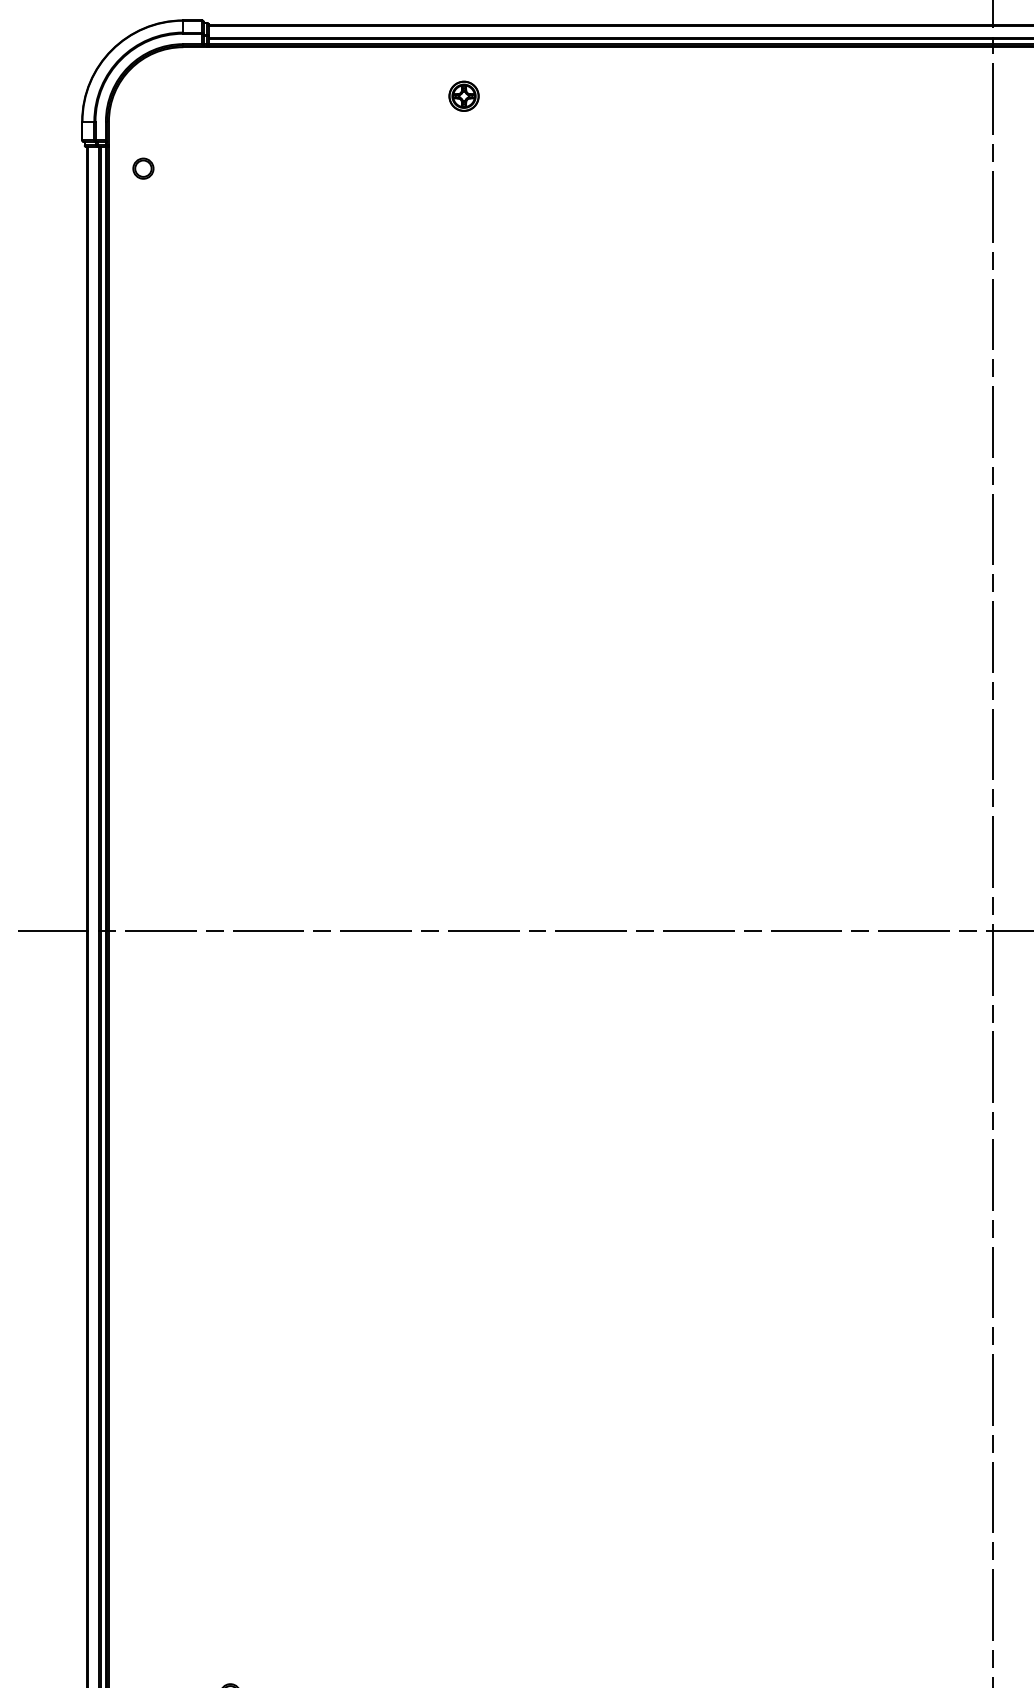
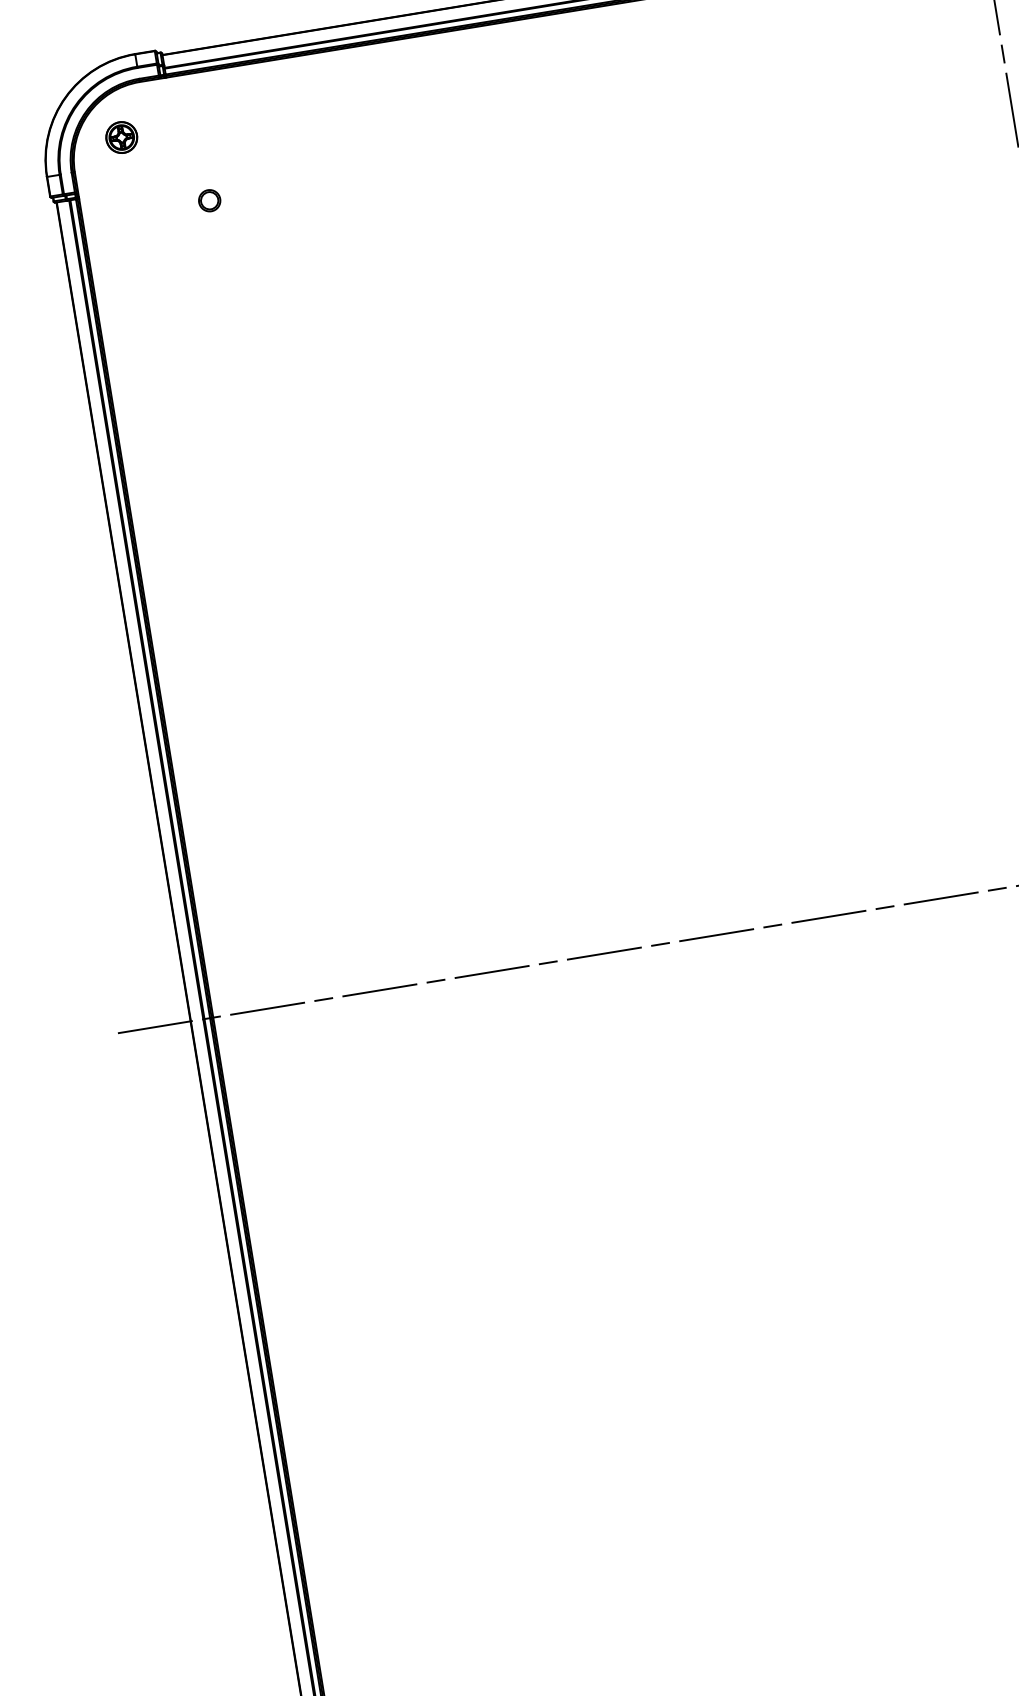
part: (463, 95) -> (121, 136), moved
part: (143, 168) -> (209, 200), moved

